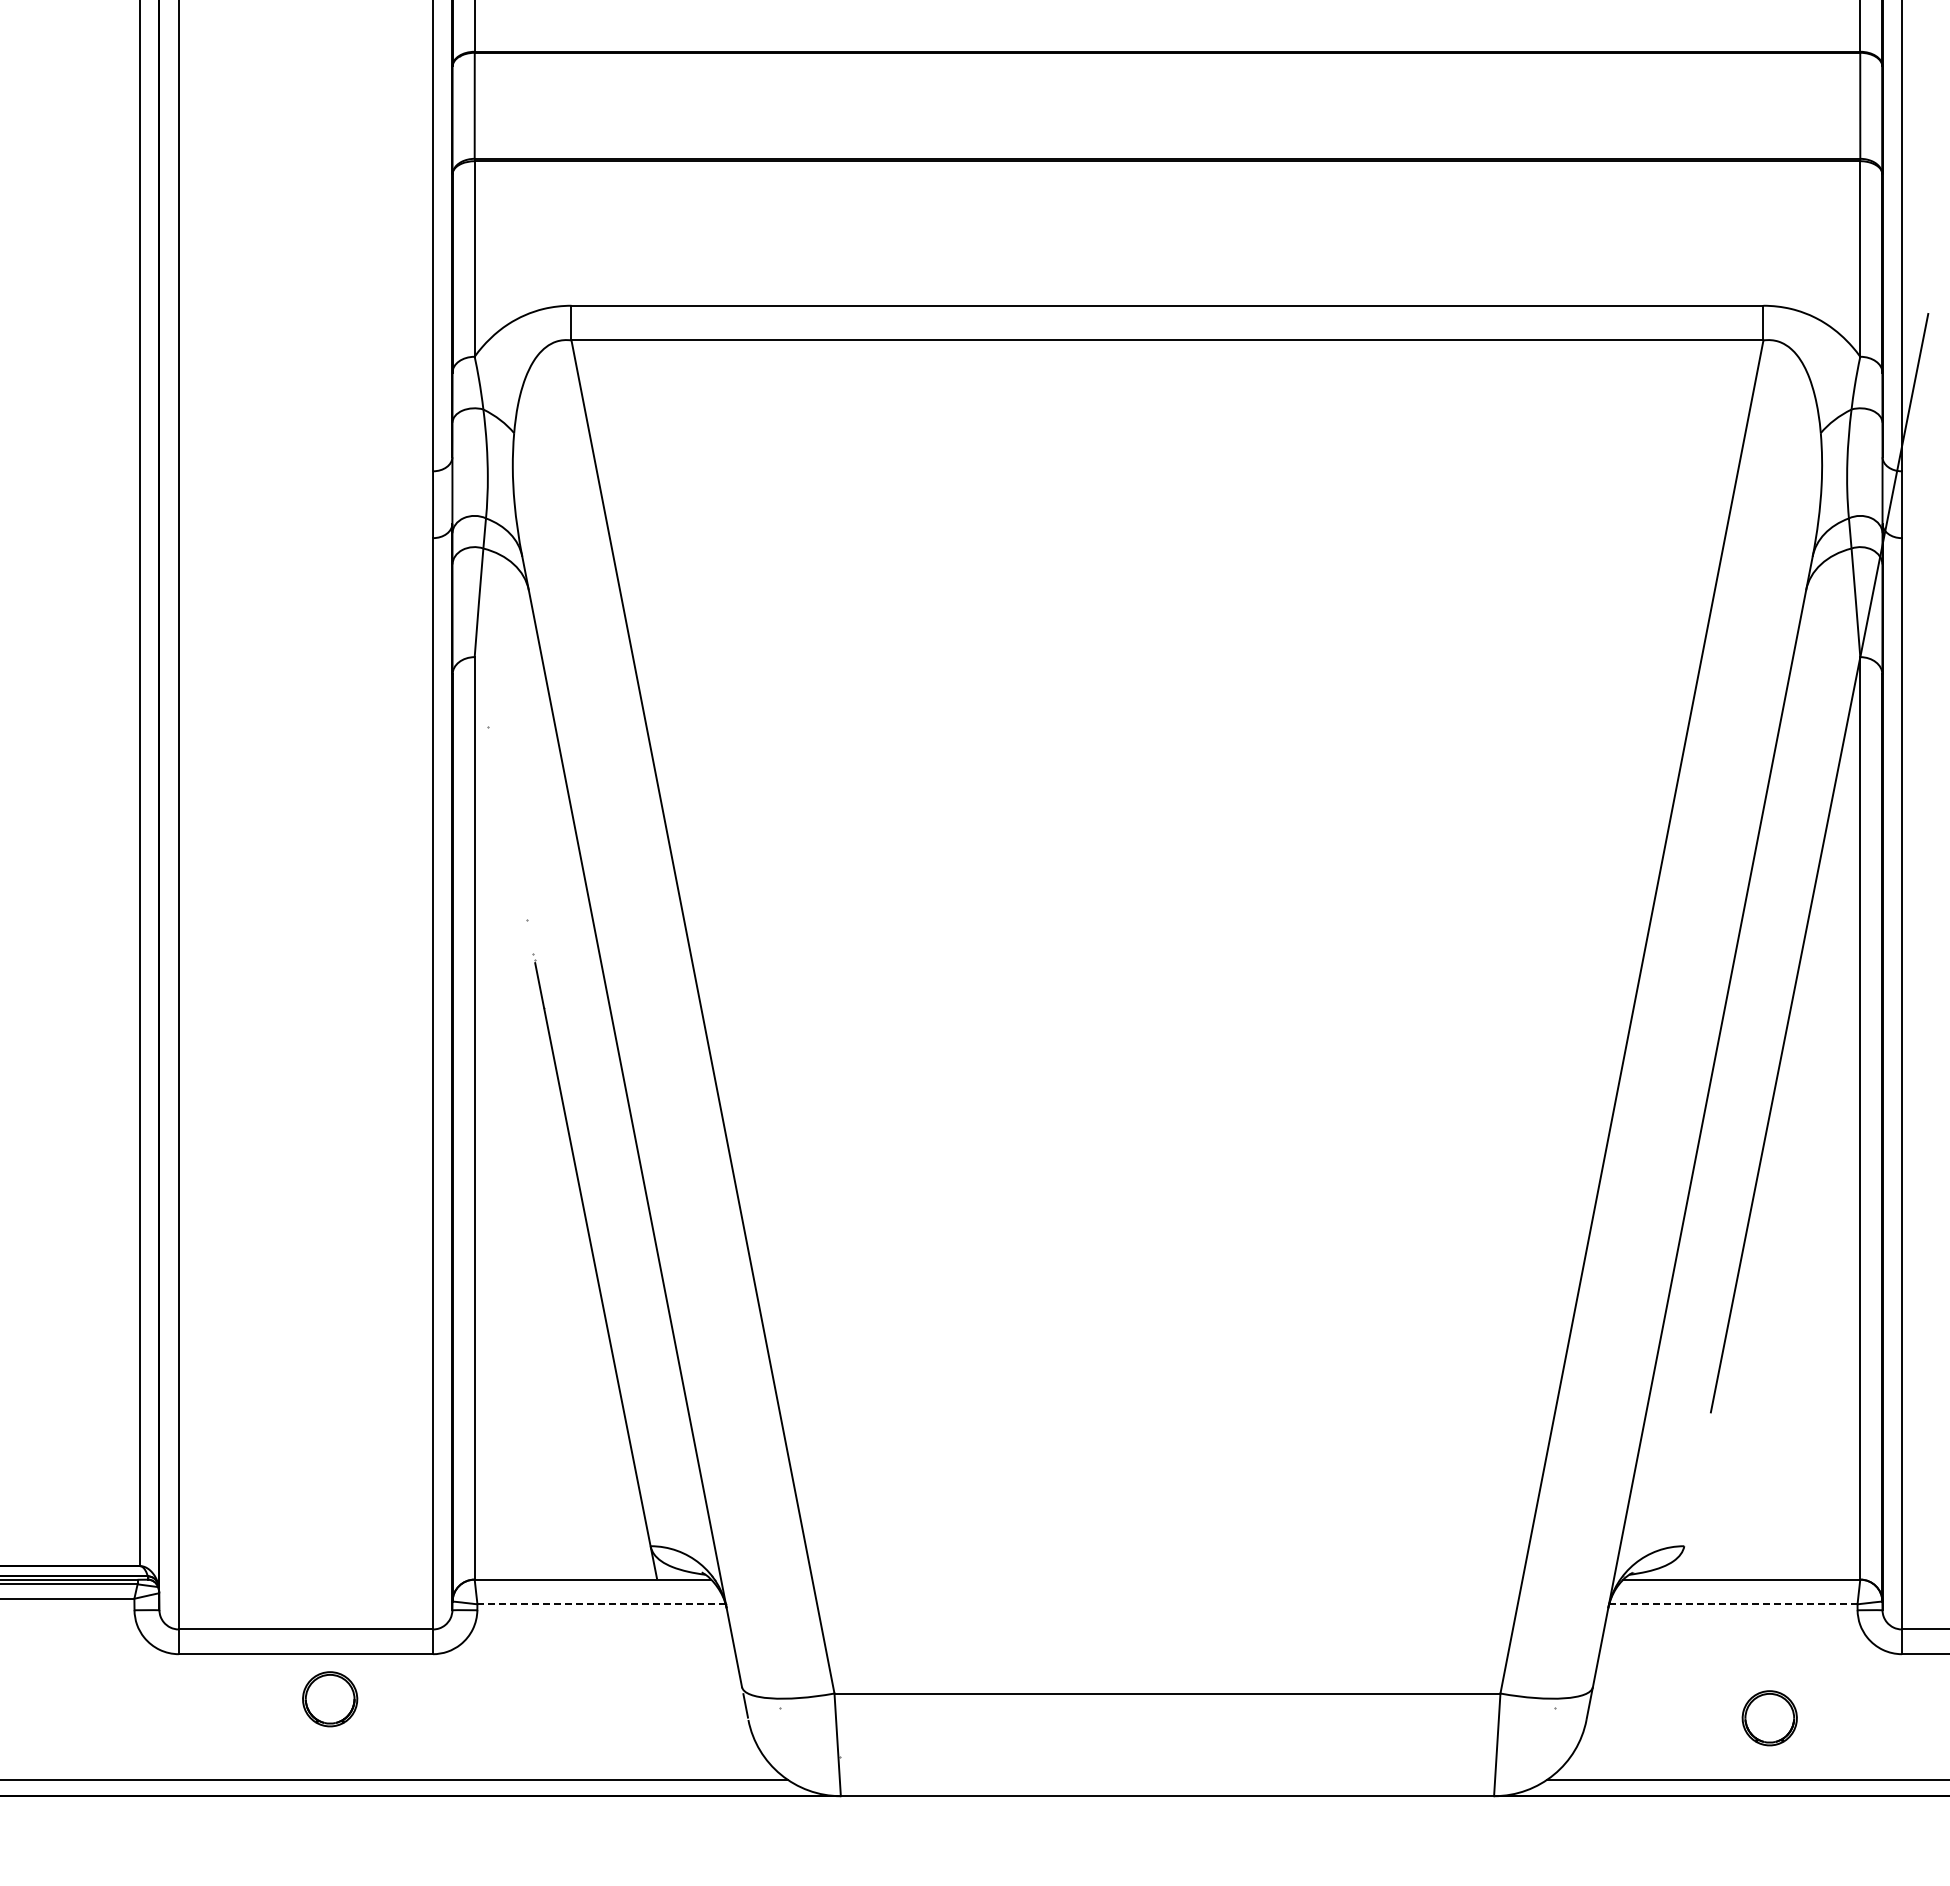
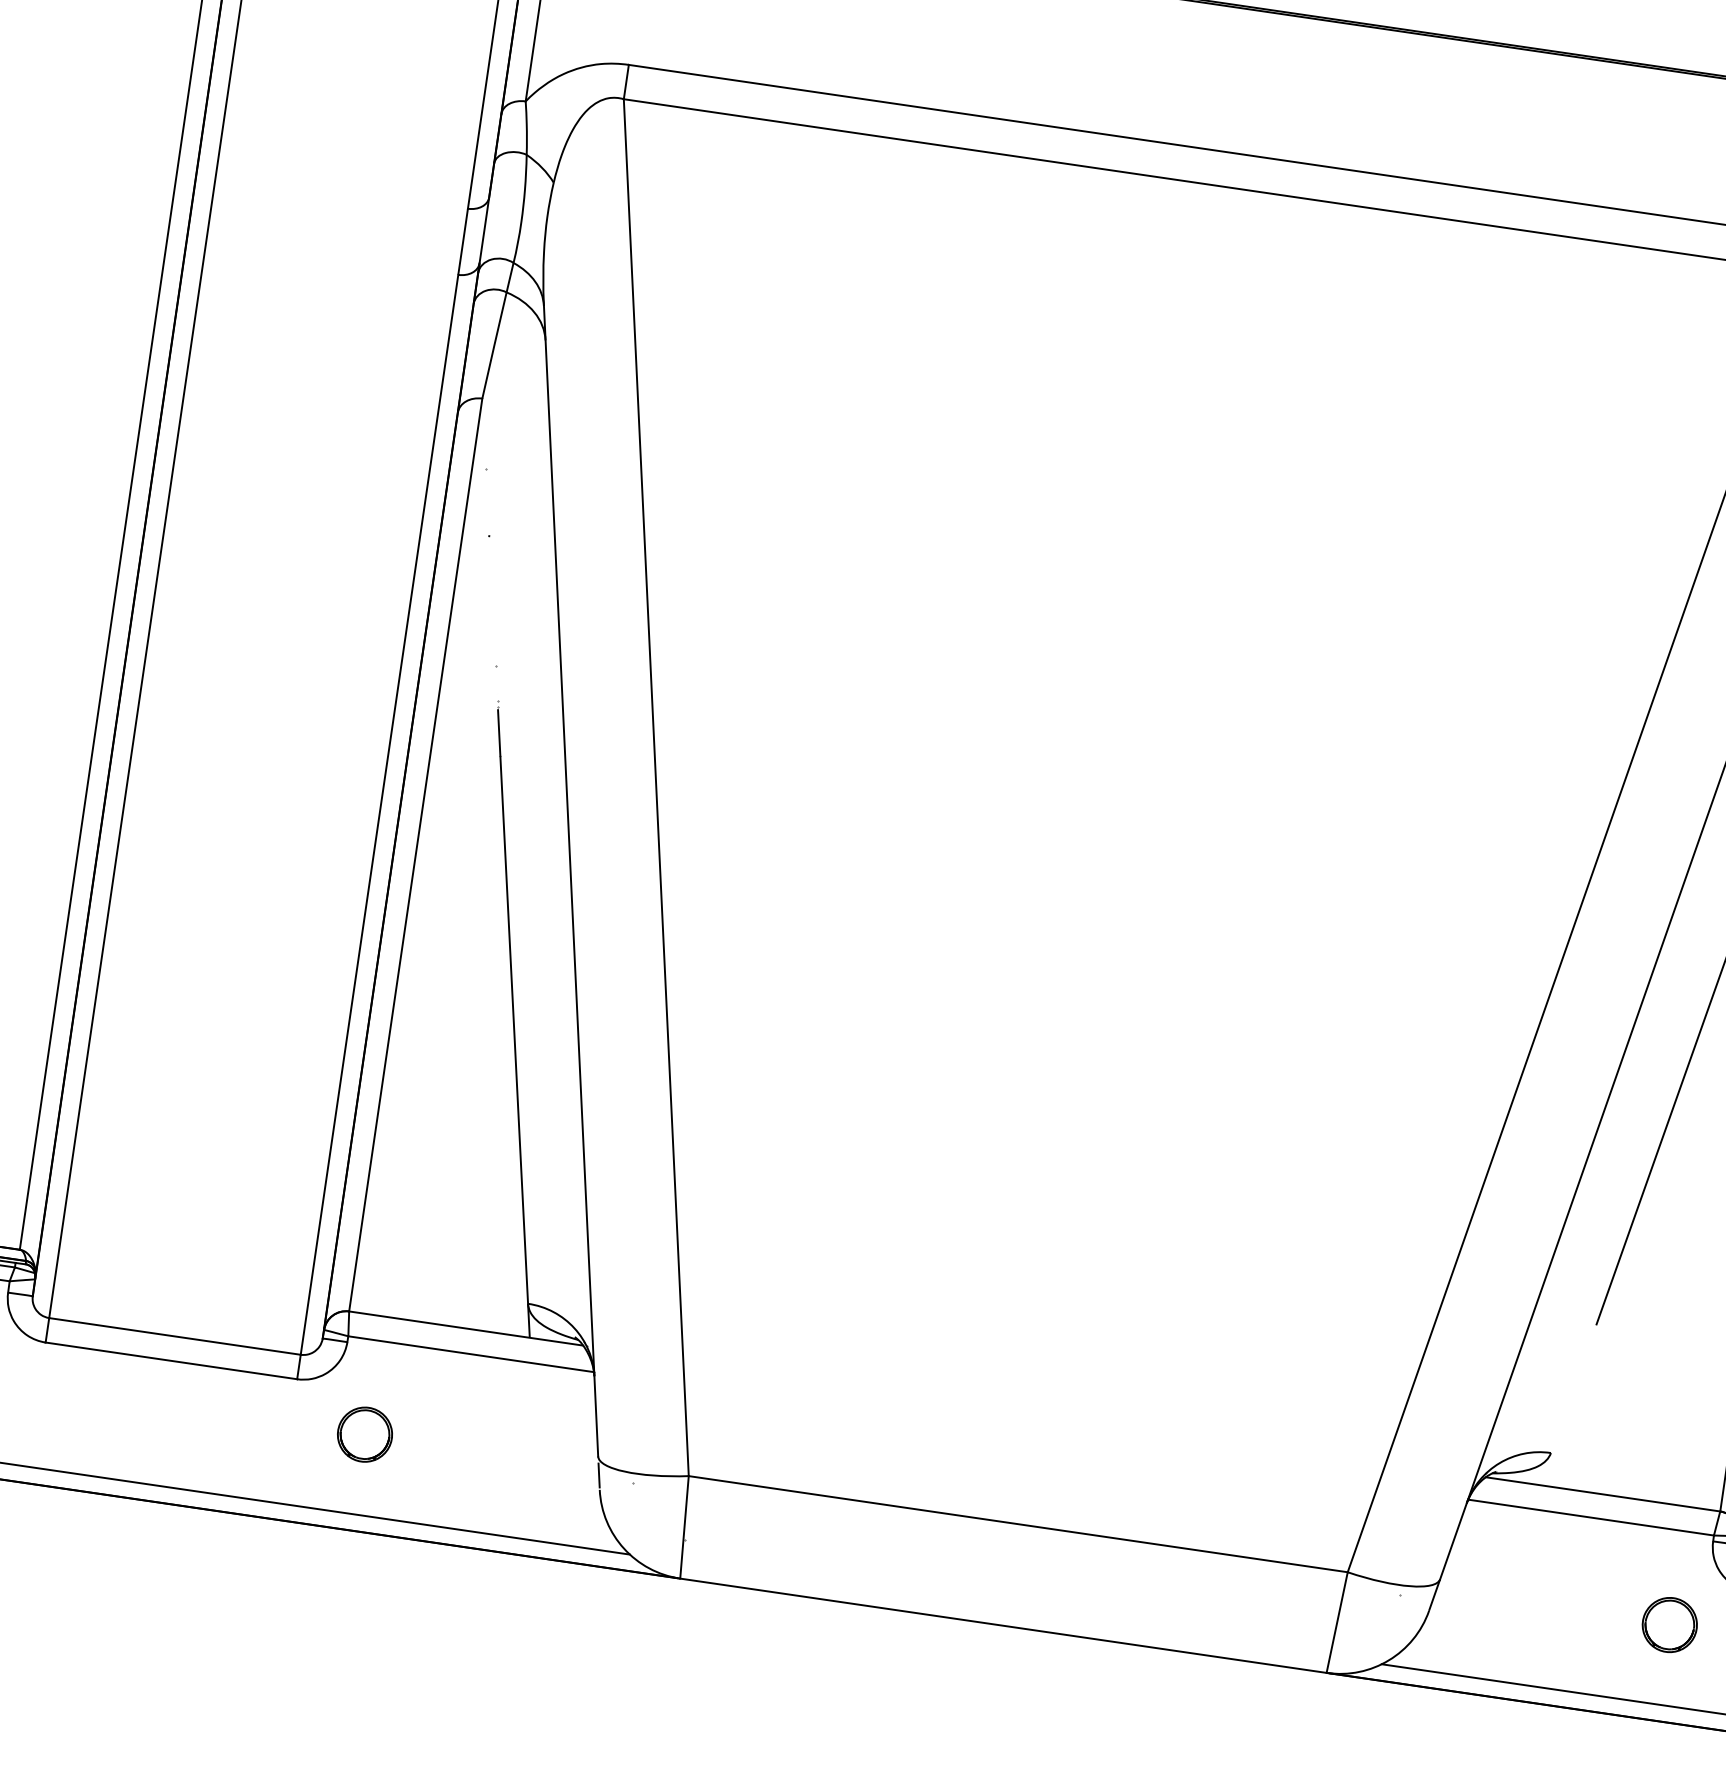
line: (602, 1604) -> (472, 1354), dashed -> solid
line: (1733, 1604) -> (1591, 1517), dashed -> solid
part: (330, 1699) -> (365, 1434), moved
part: (1769, 1718) -> (1669, 1625), moved

